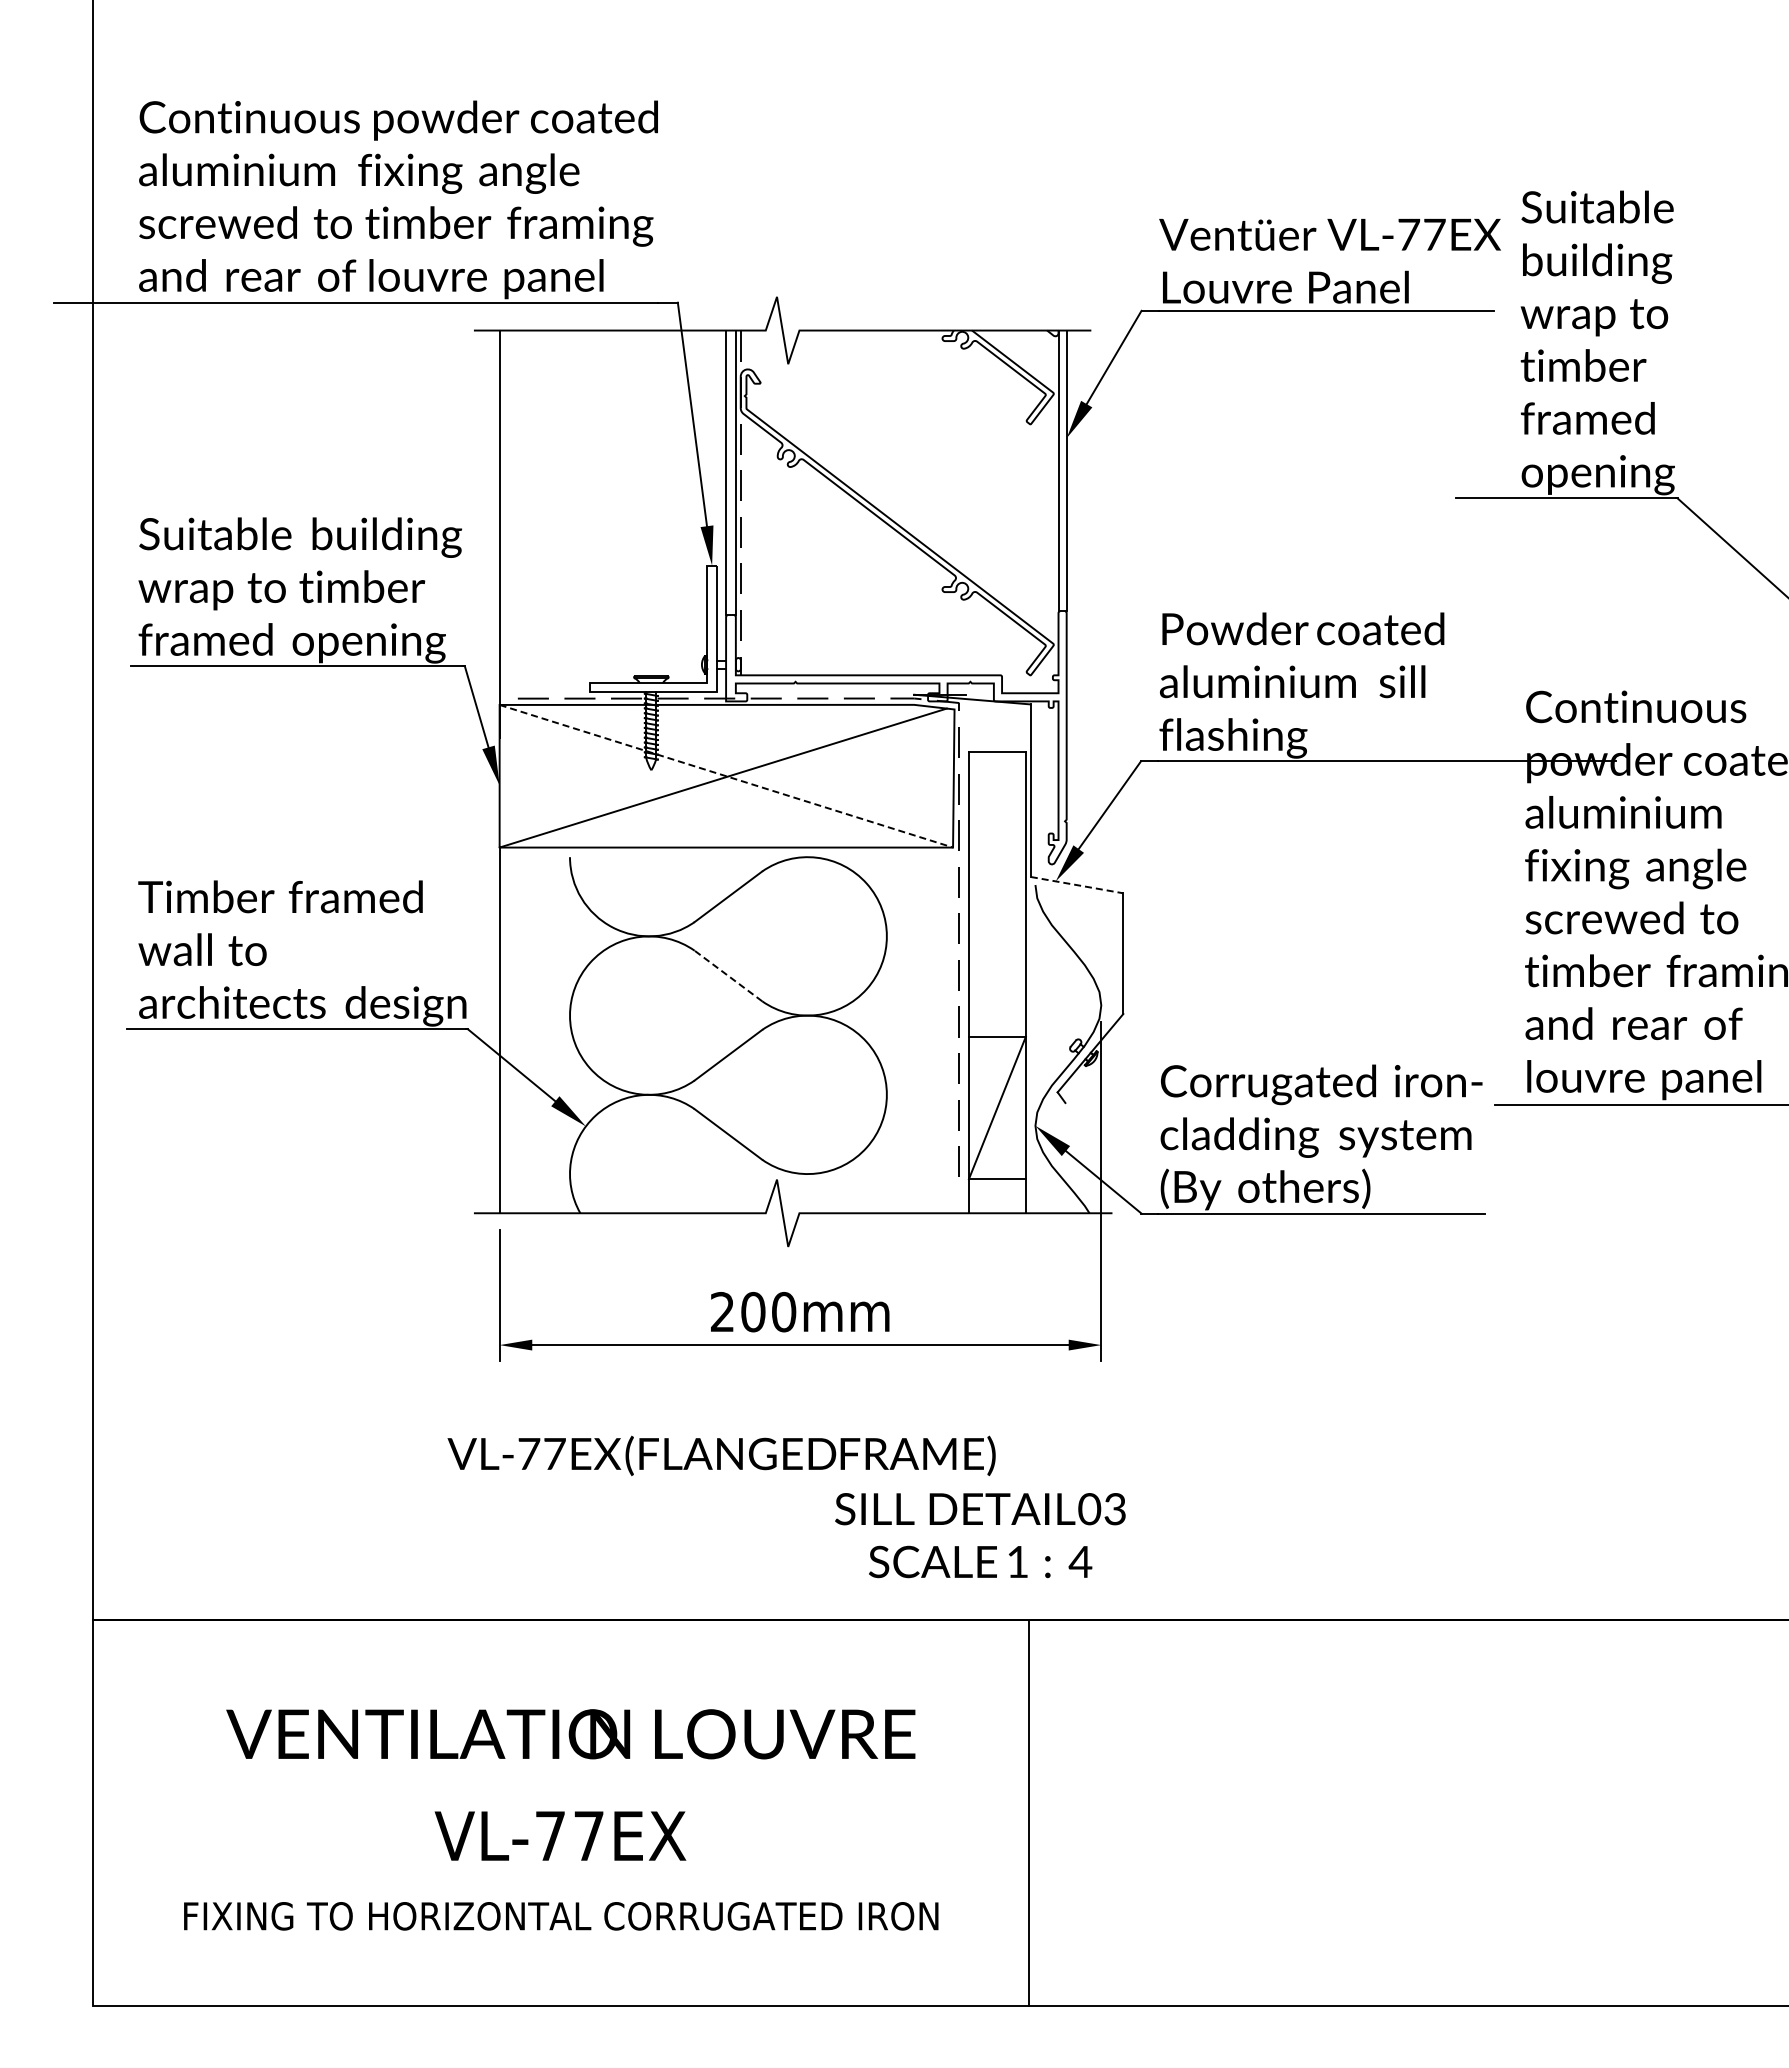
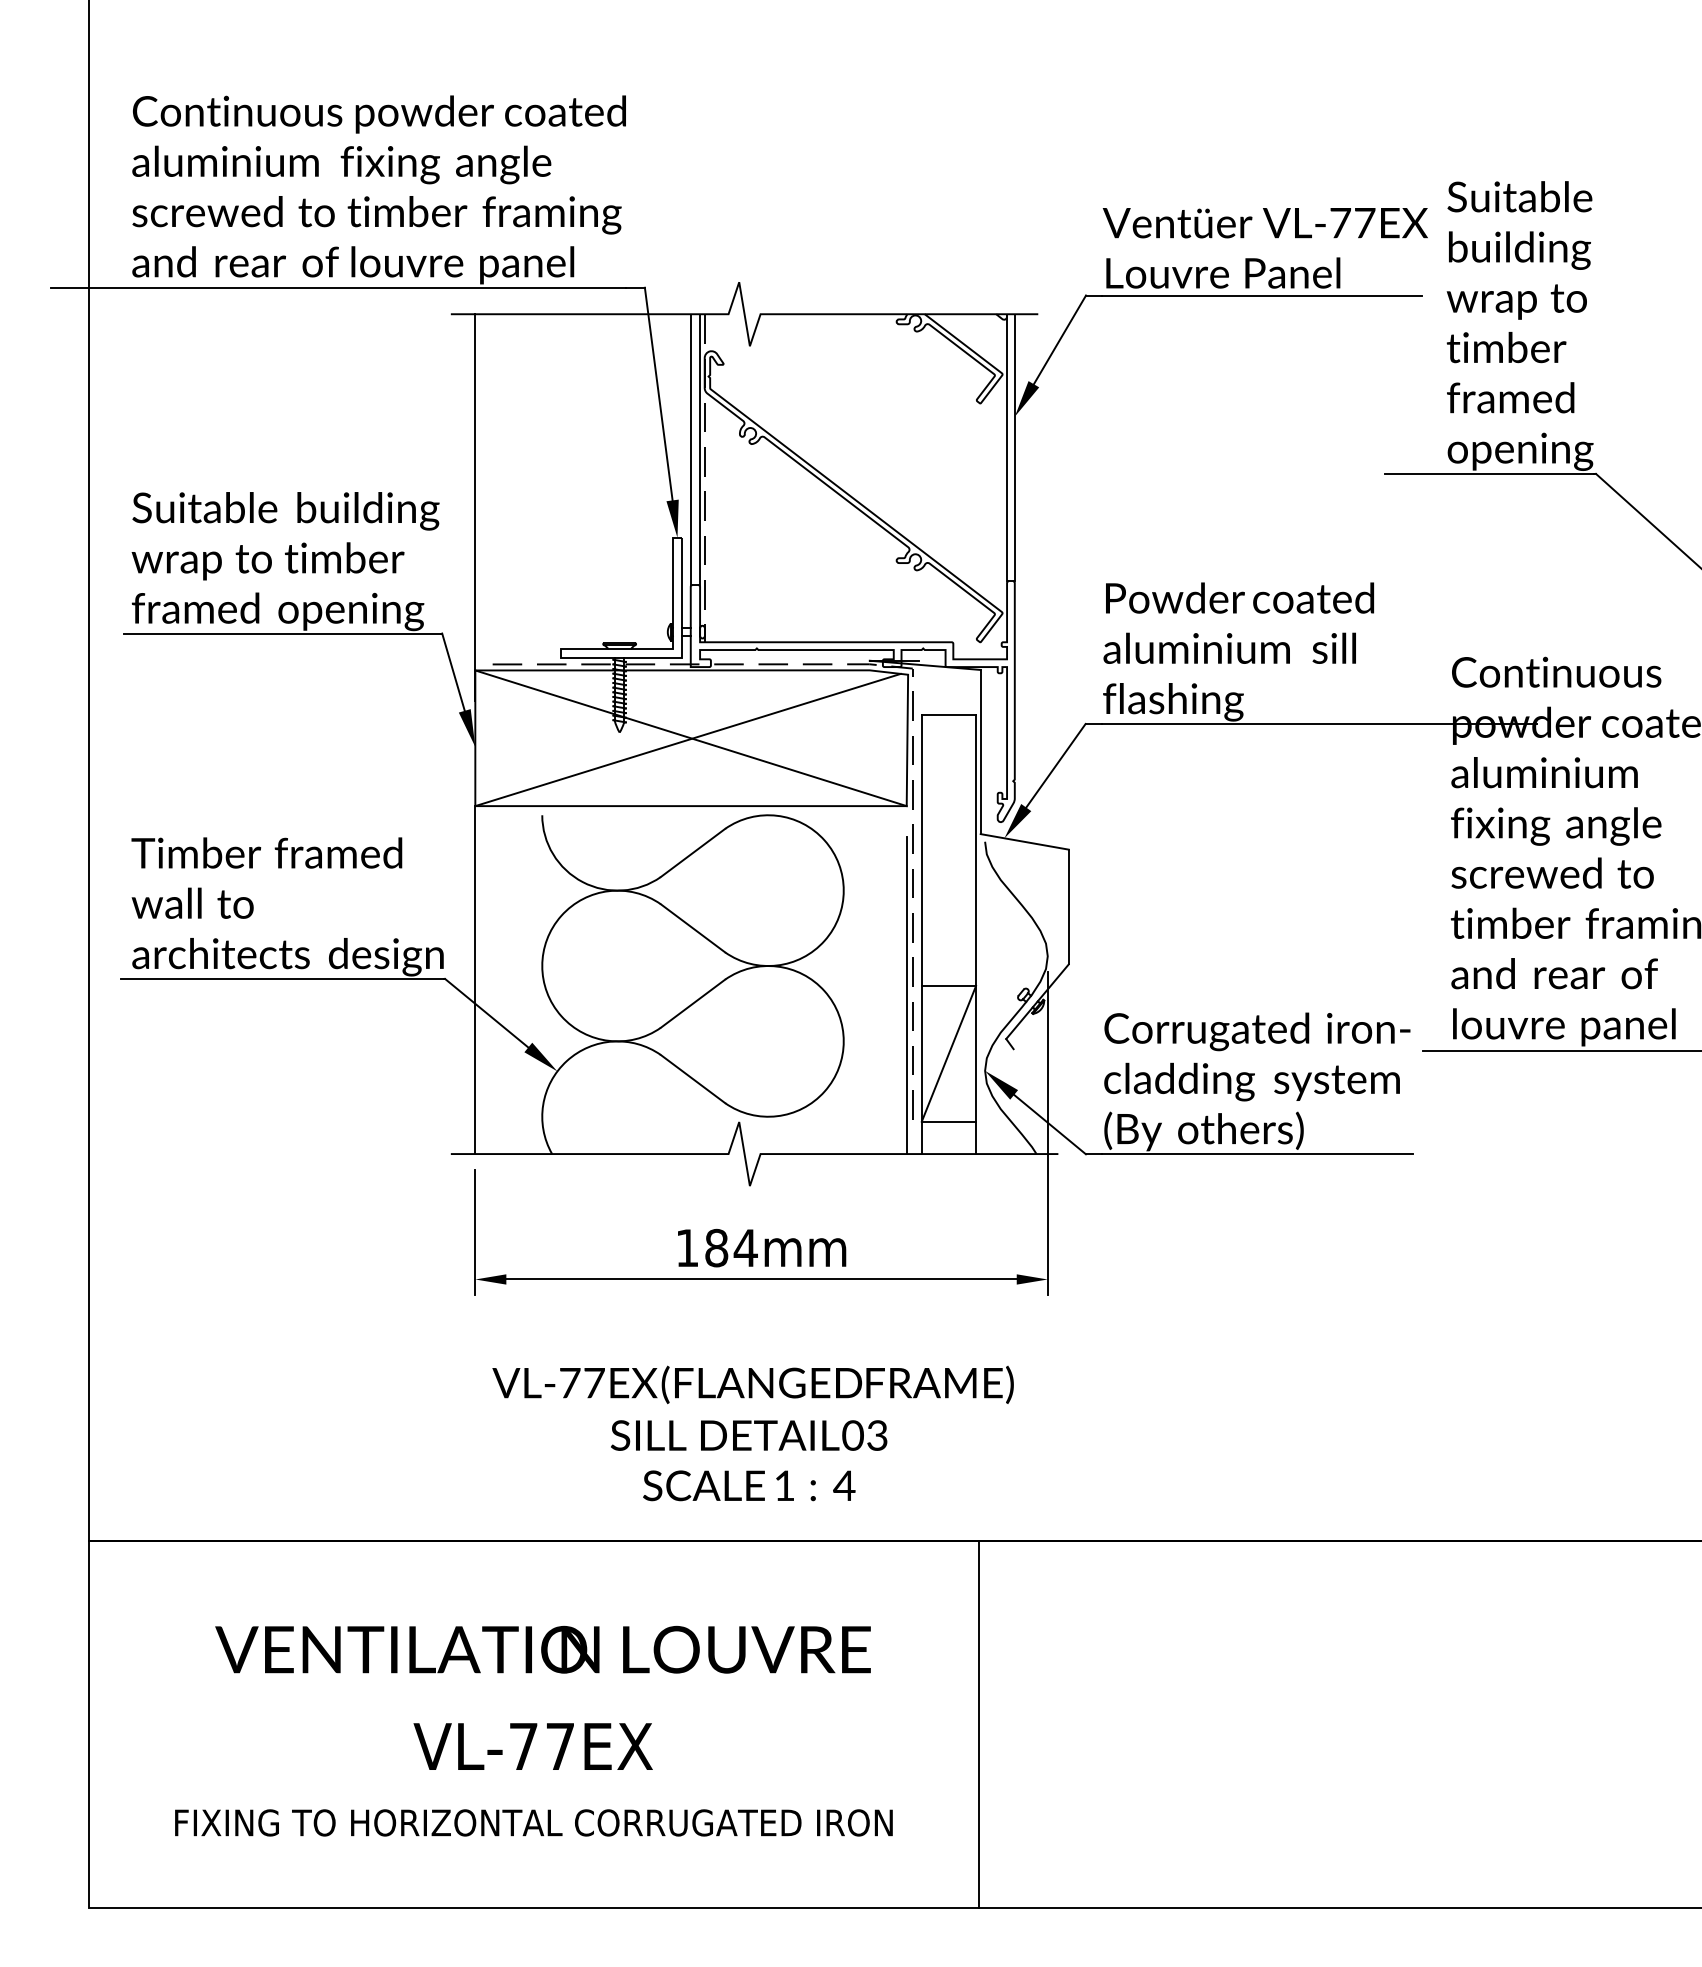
line: (726, 776) -> (691, 738), dashed -> solid
line: (1077, 885) -> (1025, 842), dashed -> solid
line: (728, 975) -> (693, 927), dashed -> solid
line: (953, 1046) -> (907, 995), added
text: (753, 1312) -> (716, 1248), 200mm -> 184mm
text: (721, 1455) -> (753, 1384), moved
text: (980, 1535) -> (749, 1460), moved

